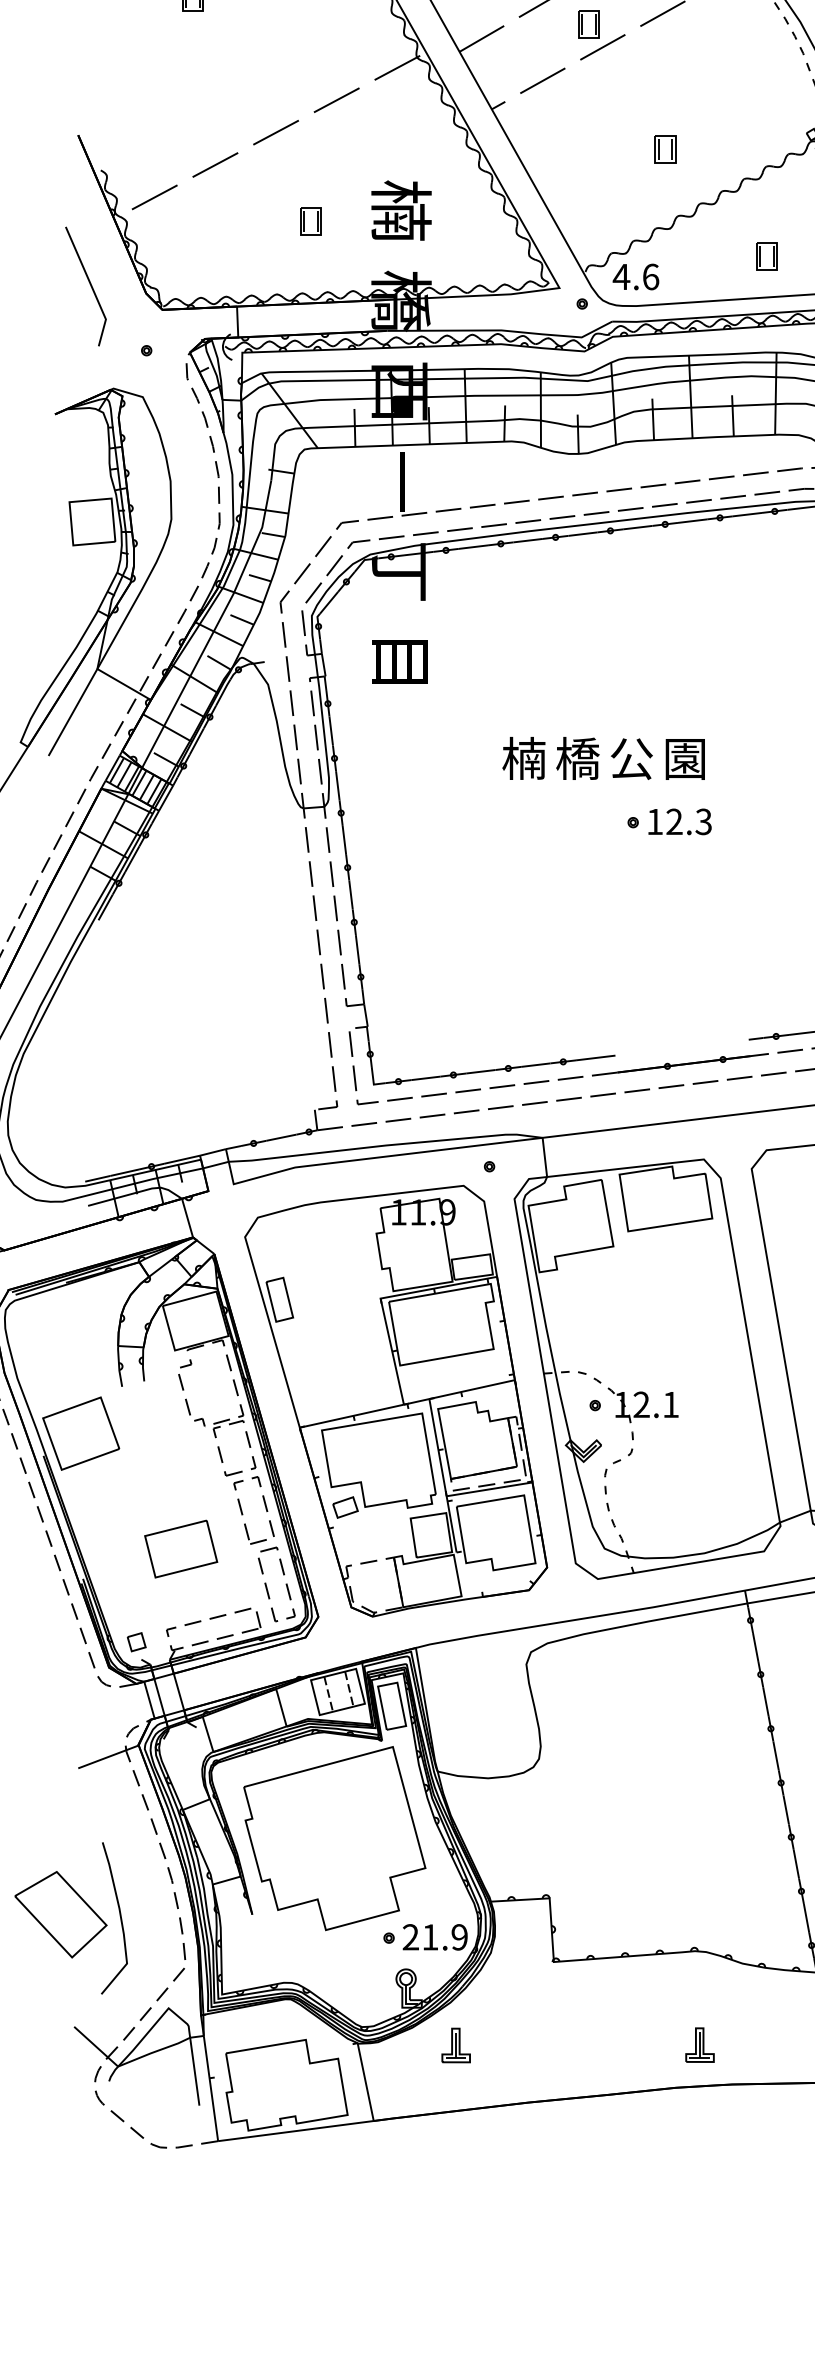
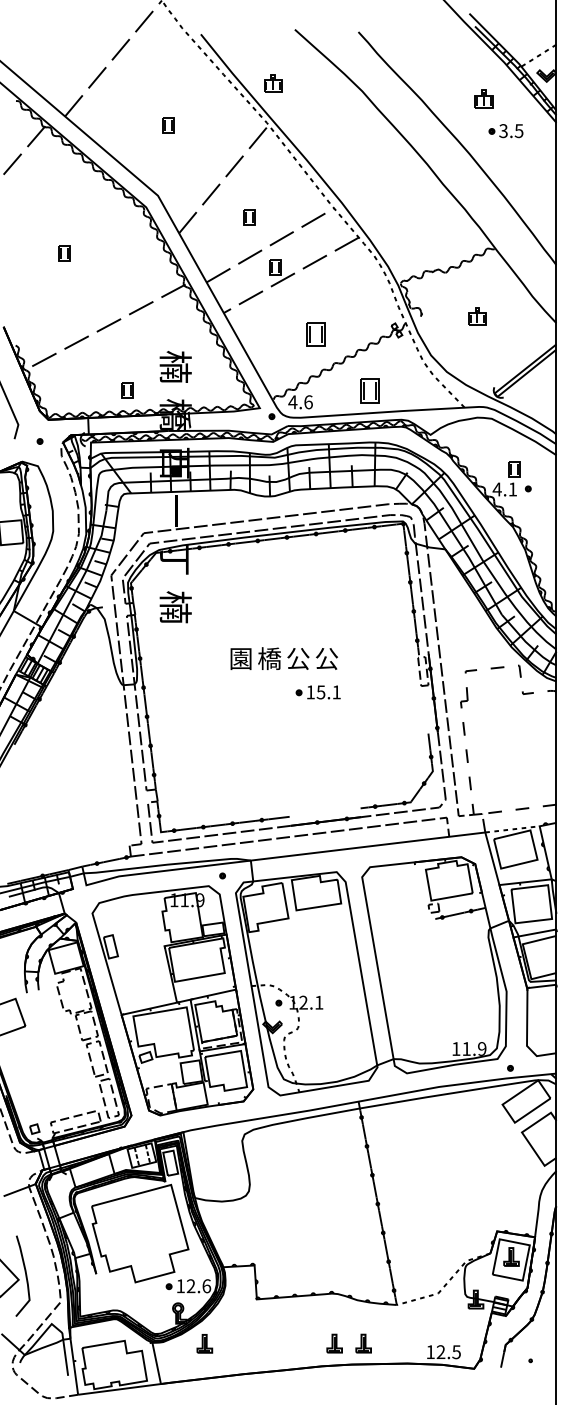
part: (665, 149) -> (316, 334), size x1.6
part: (310, 221) -> (127, 390), moved
part: (767, 256) -> (370, 391), size x1.6
text: (401, 662) -> (175, 607), 目 -> 楠
text: (523, 758) -> (240, 658), 楠 -> 園
text: (684, 760) -> (326, 659), 園 -> 公
text: (688, 822) -> (328, 692), 12.3 -> 15.1
part: (181, 1549) -> (58, 1079), removed
text: (434, 1937) -> (193, 1286), 21.9 -> 12.6
part: (754, 2044) -> (363, 1343), added

